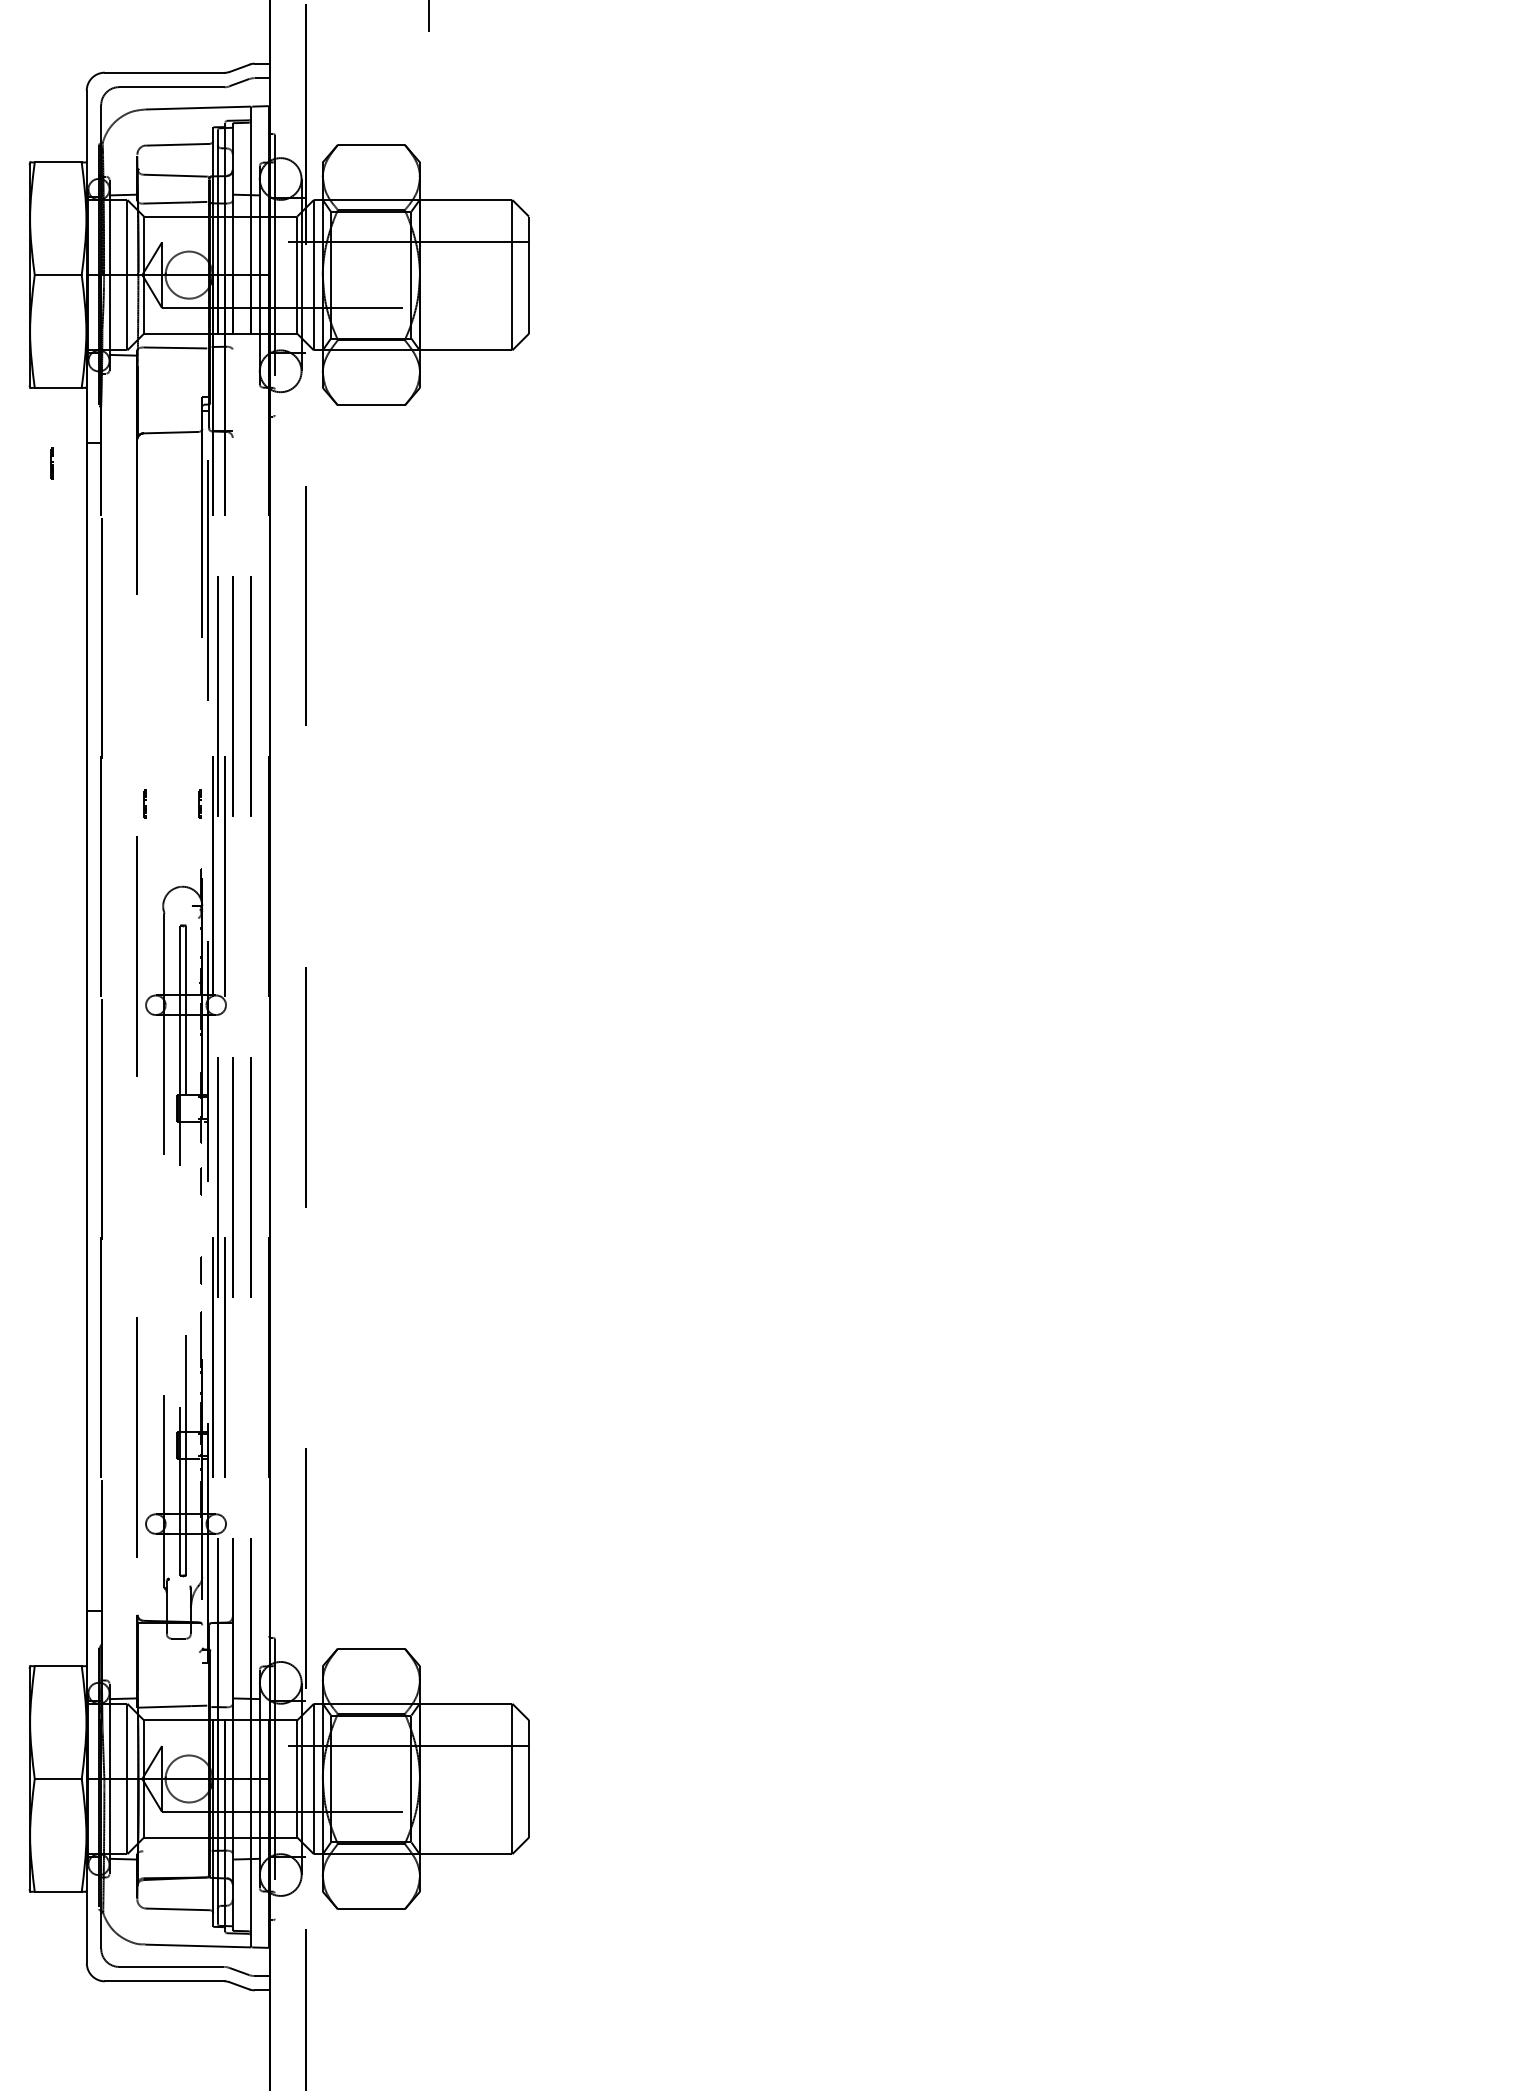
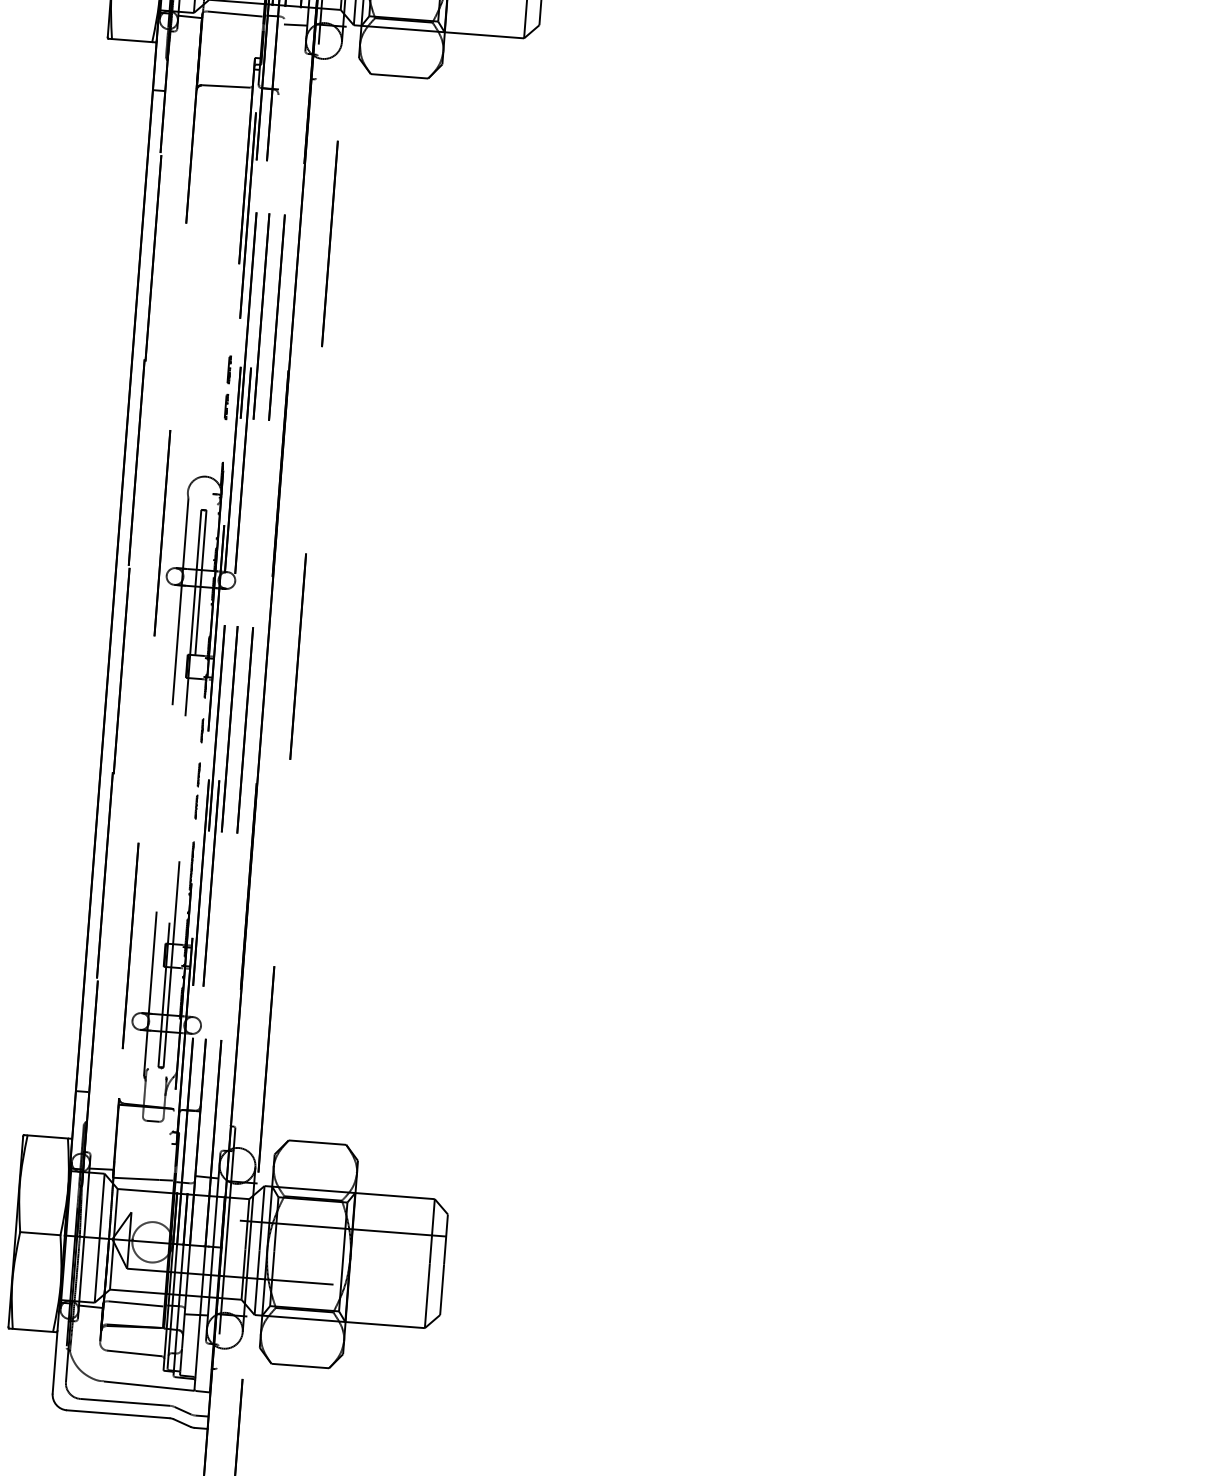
line: (245, 354) -> (294, 24), added
line: (51, 463) -> (228, 369), moved
line: (144, 803) -> (178, 402), removed
line: (200, 1233) -> (198, 775), added
line: (175, 1851) -> (136, 1303), added

